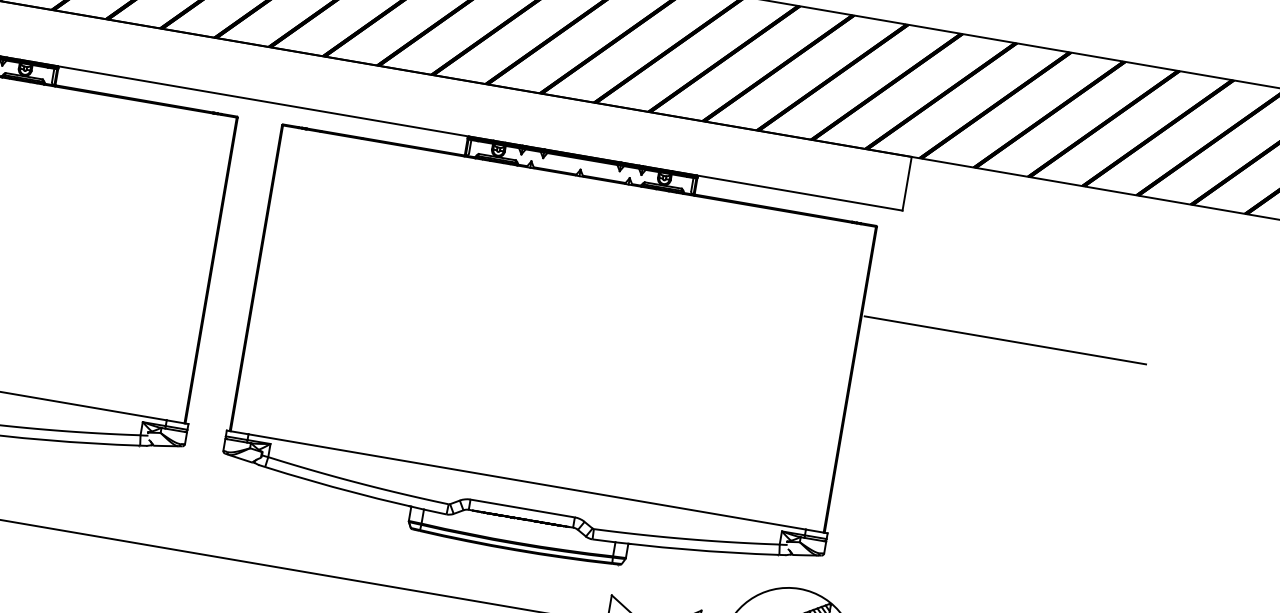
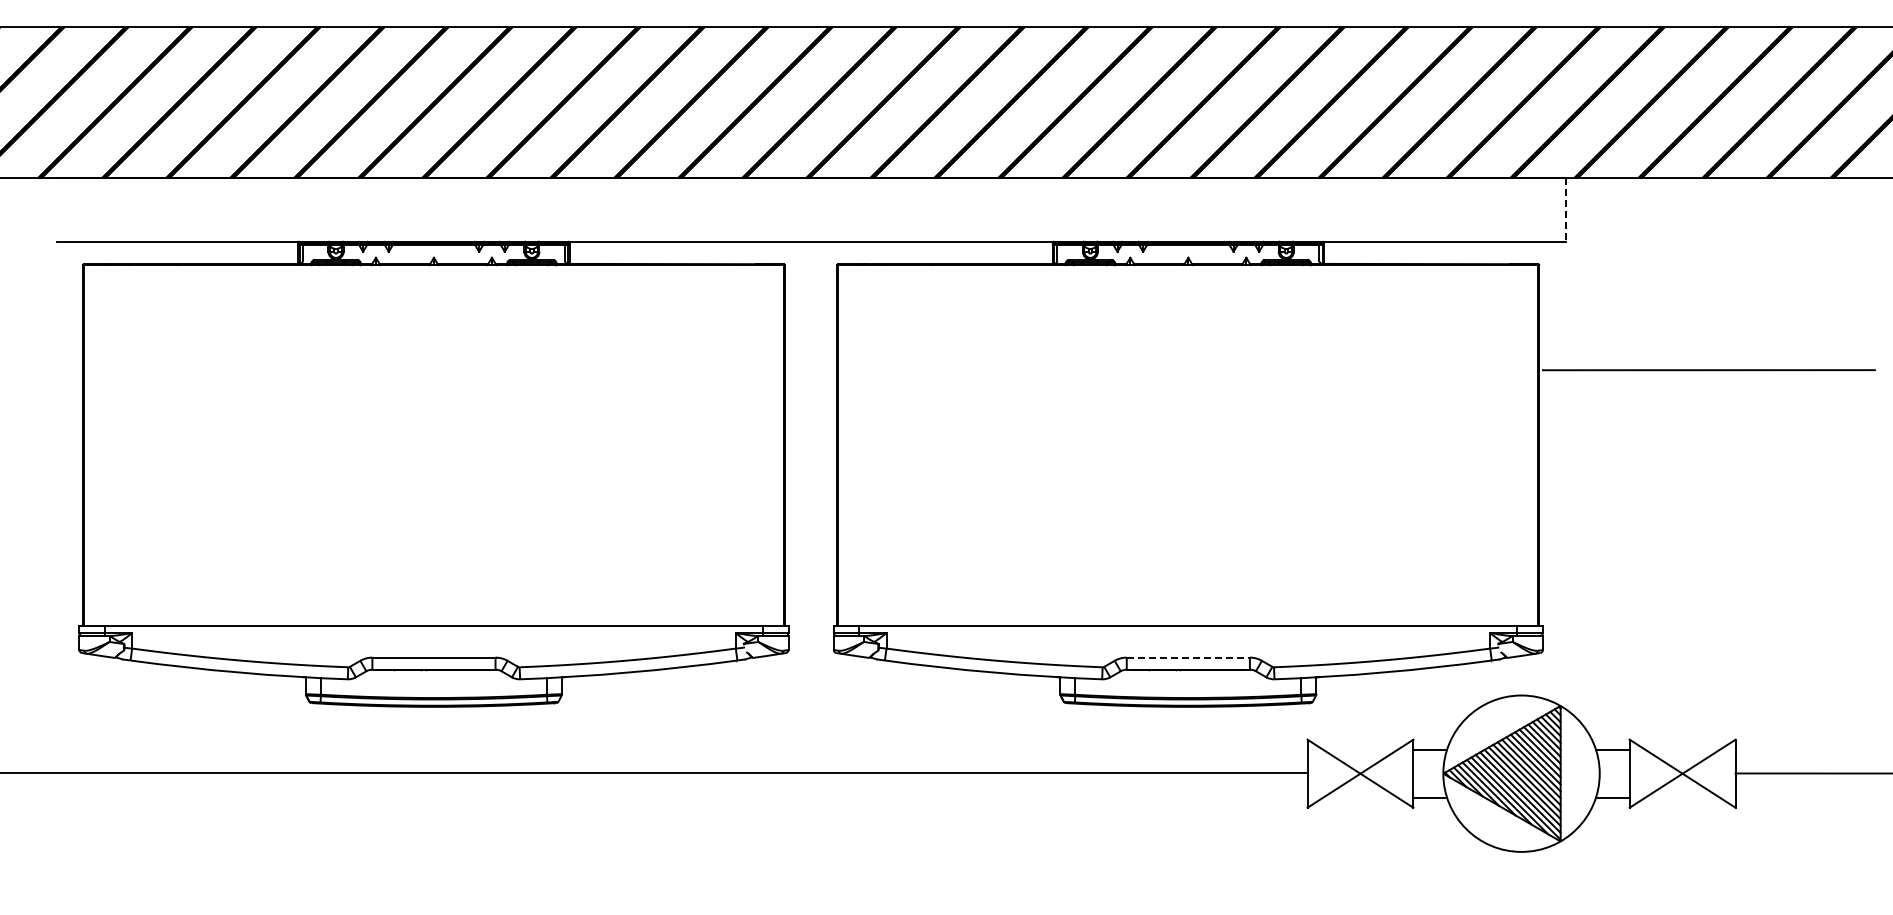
line: (907, 183) -> (1565, 209), solid -> dashed
line: (522, 508) -> (1188, 657), solid -> dashed

